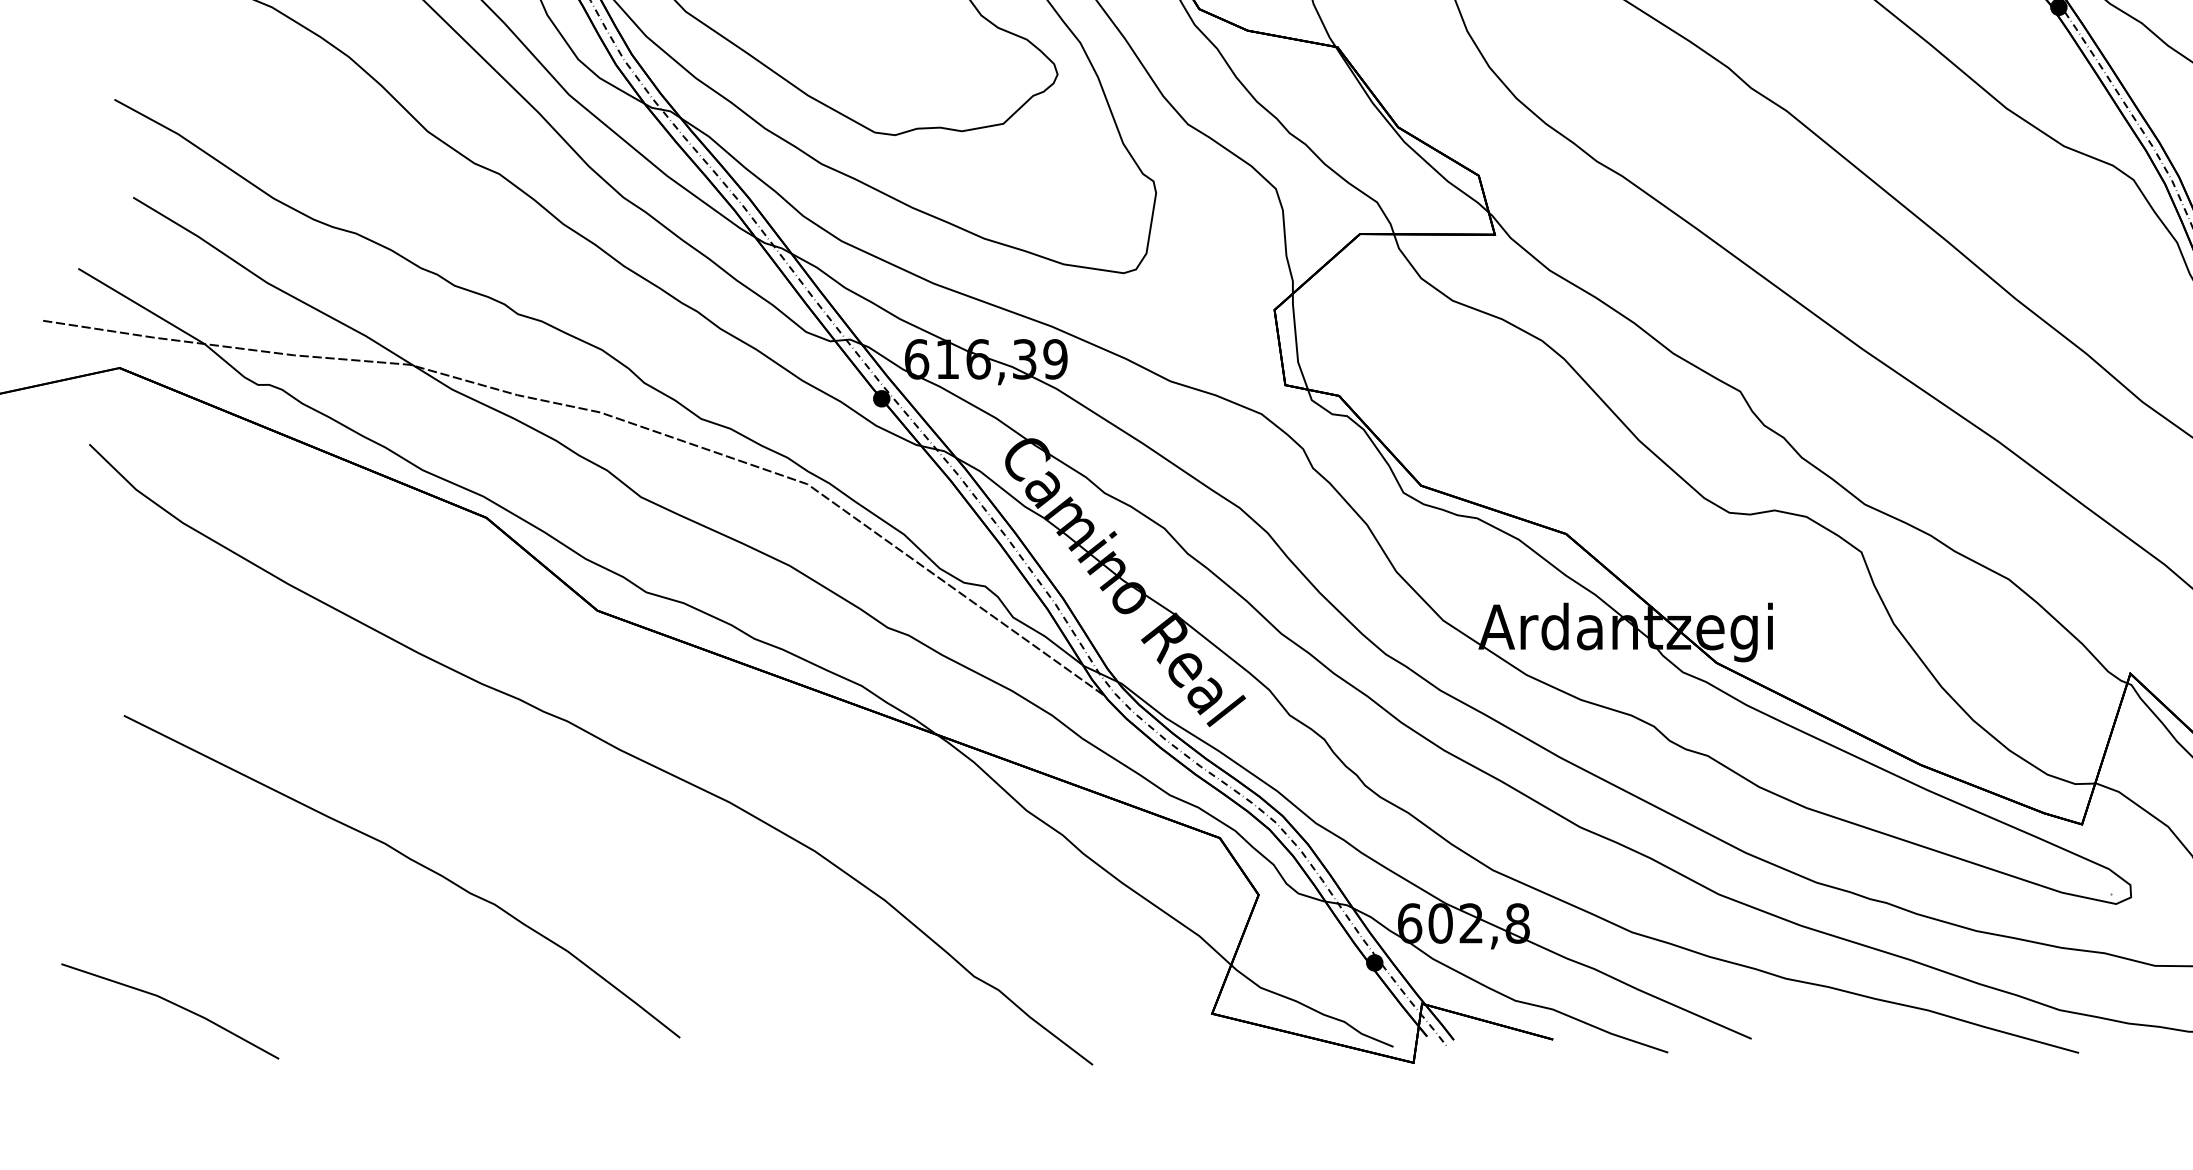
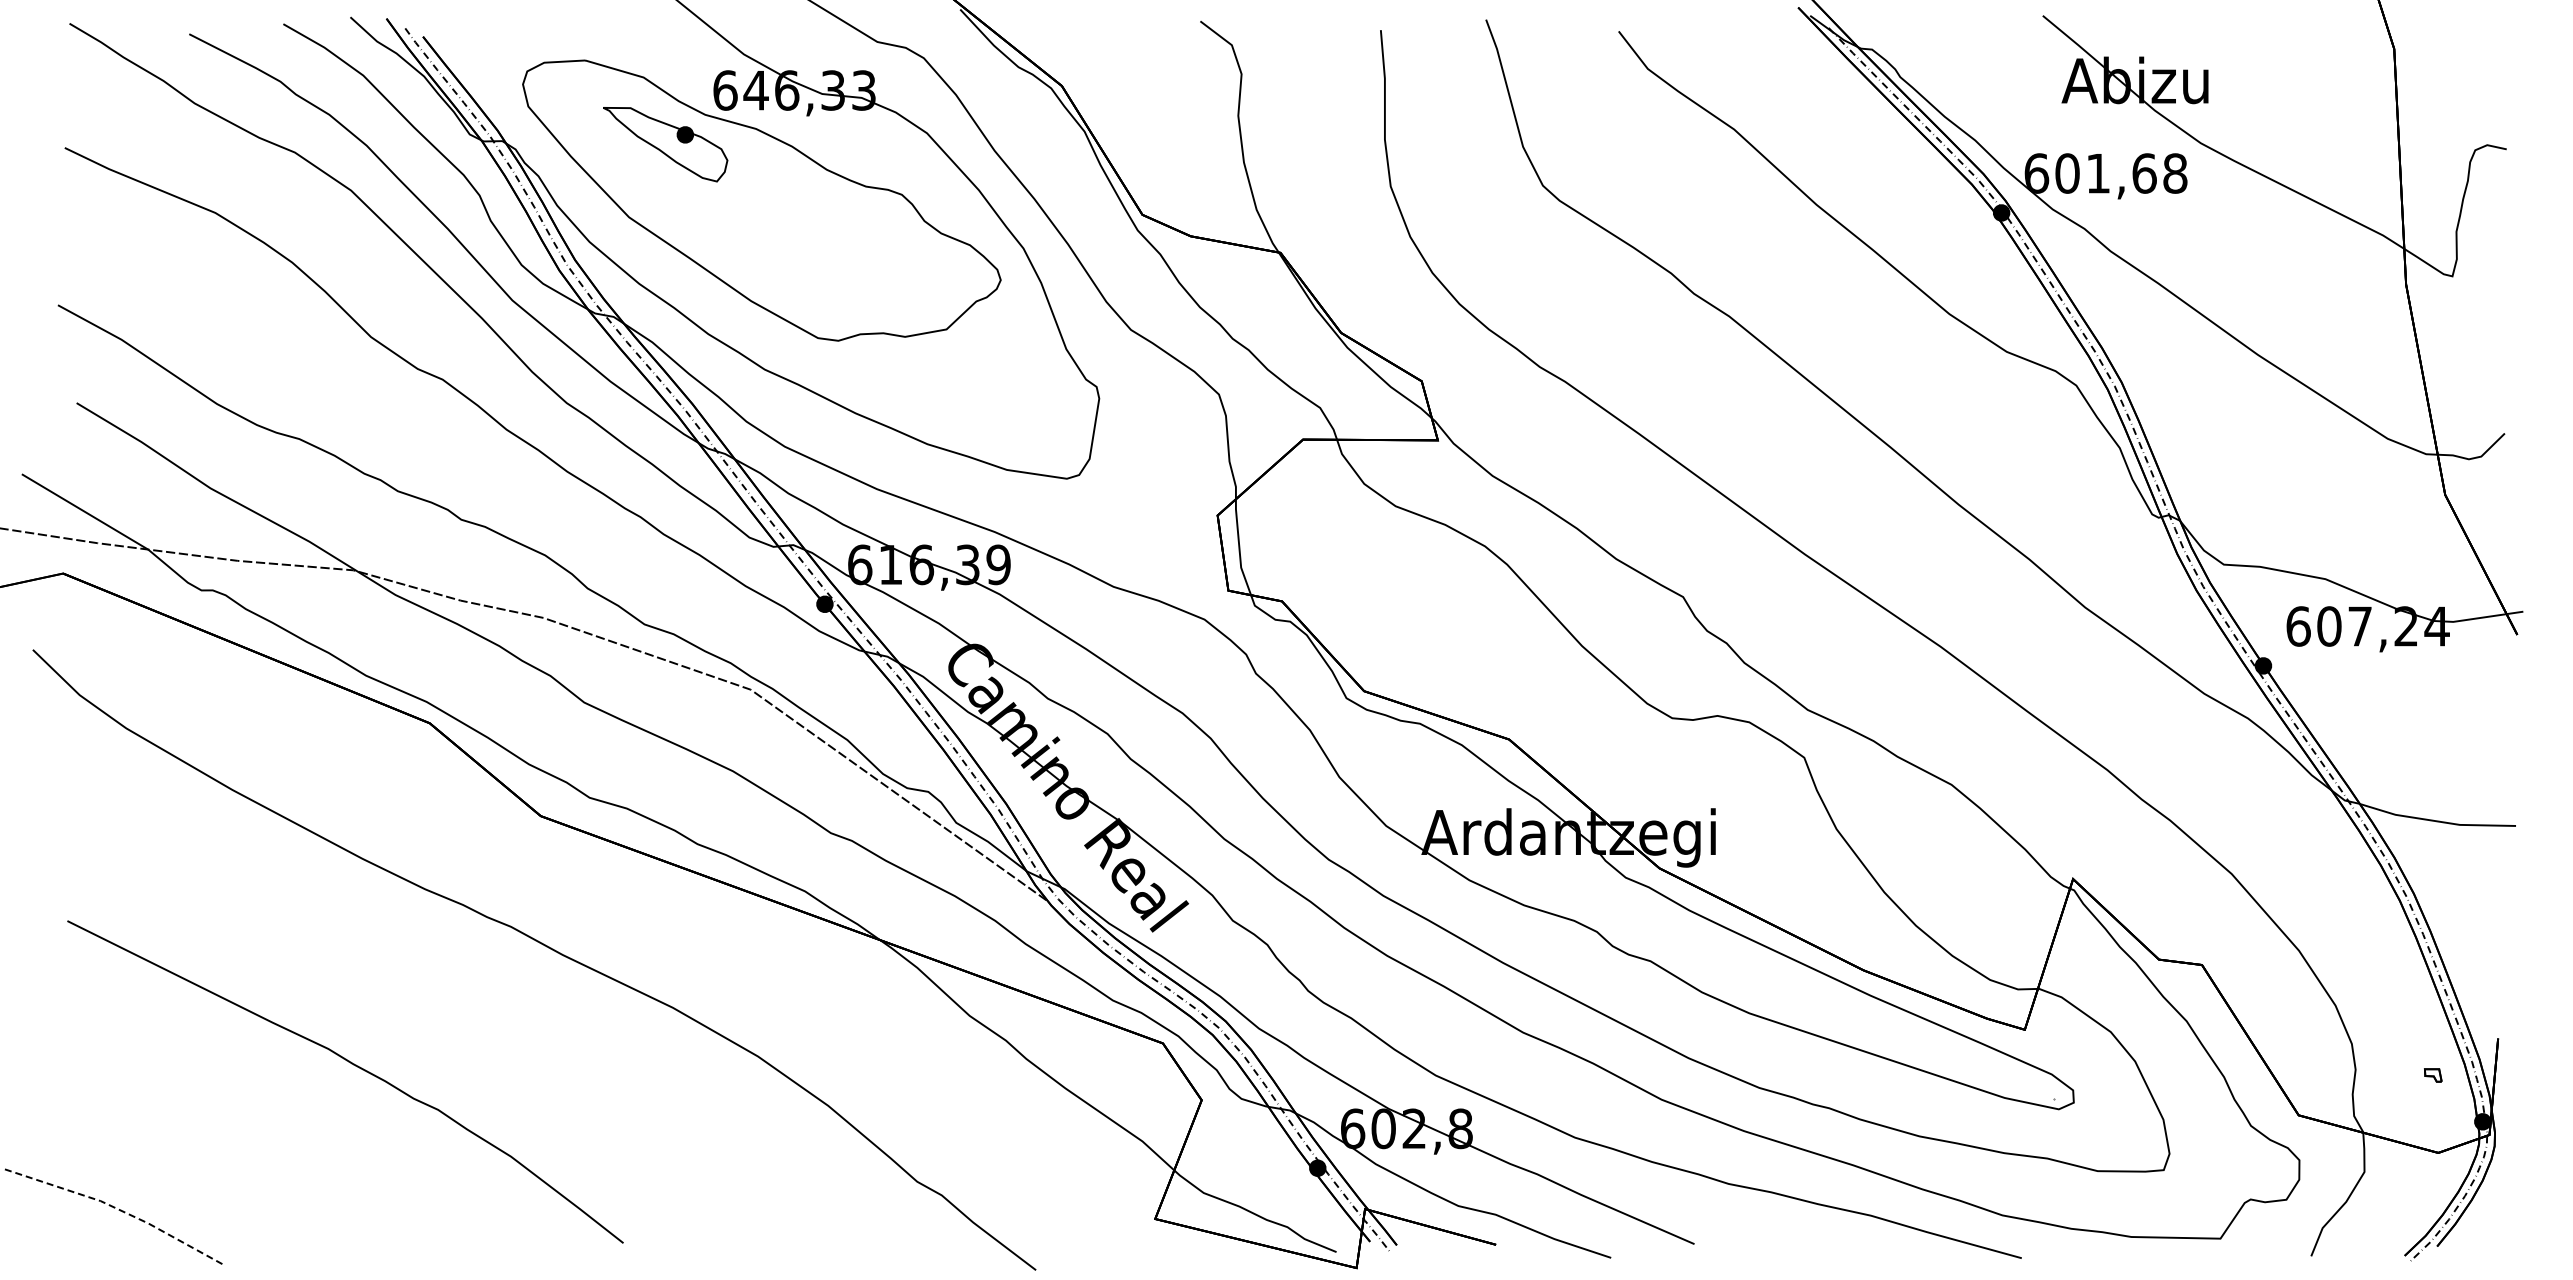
line: (174, 1004) -> (117, 1209), solid -> dashed

